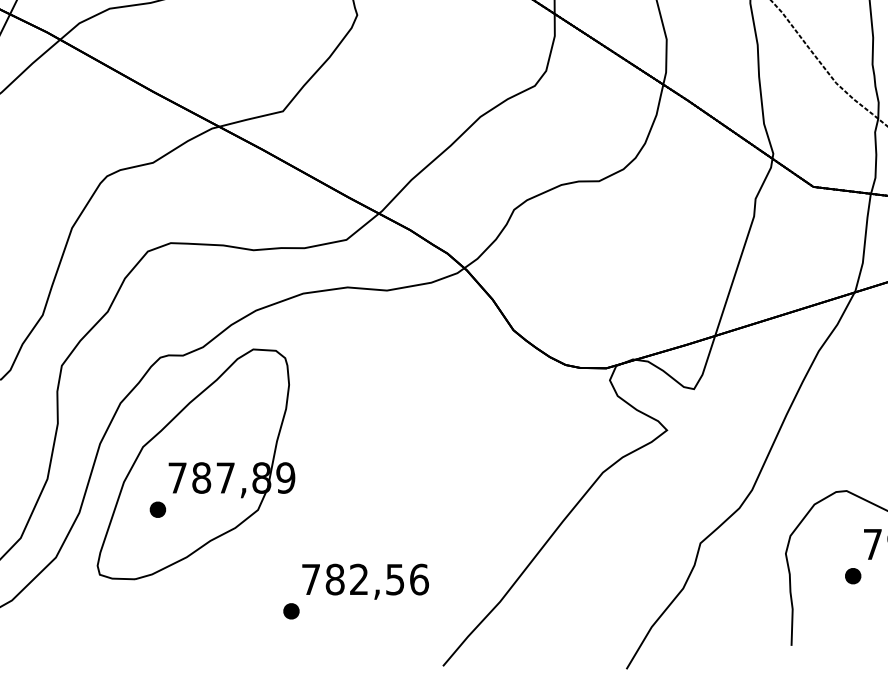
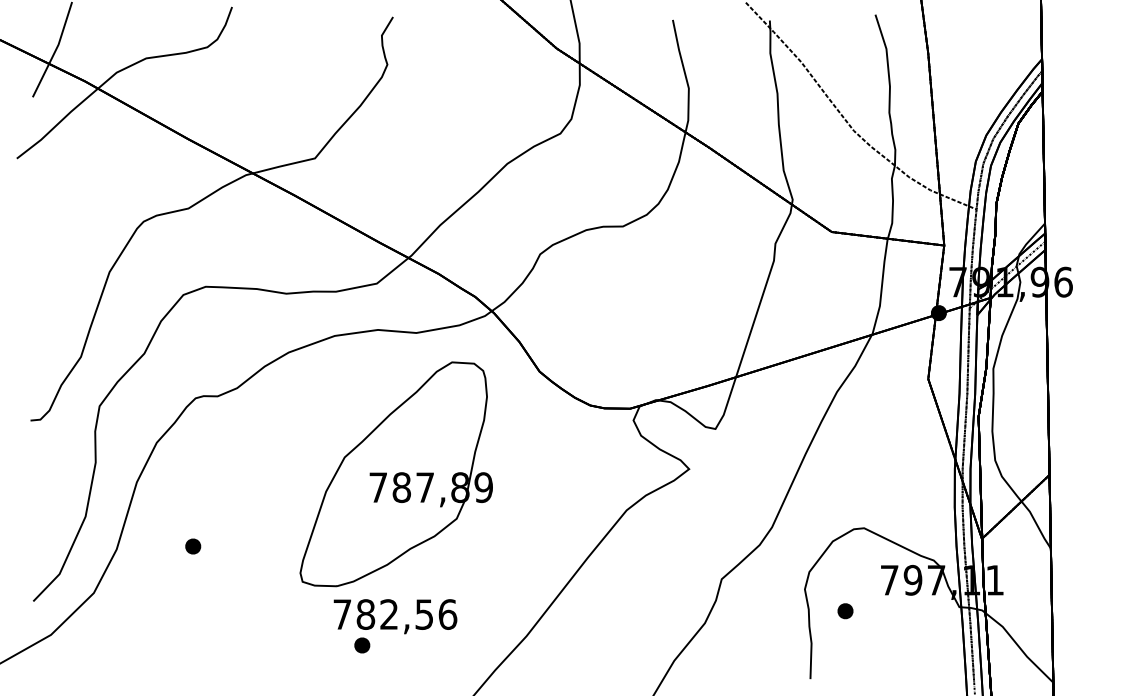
part: (195, 464) -> (395, 474), moved
part: (853, 576) -> (845, 611), moved
part: (291, 611) -> (362, 645), moved

